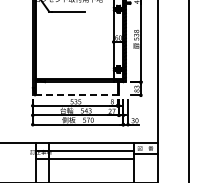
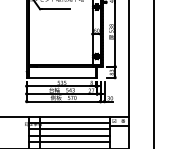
line: (75, 95) -> (61, 77), dashed -> solid
line: (85, 166) -> (69, 135), added
line: (85, 174) -> (69, 142), added

